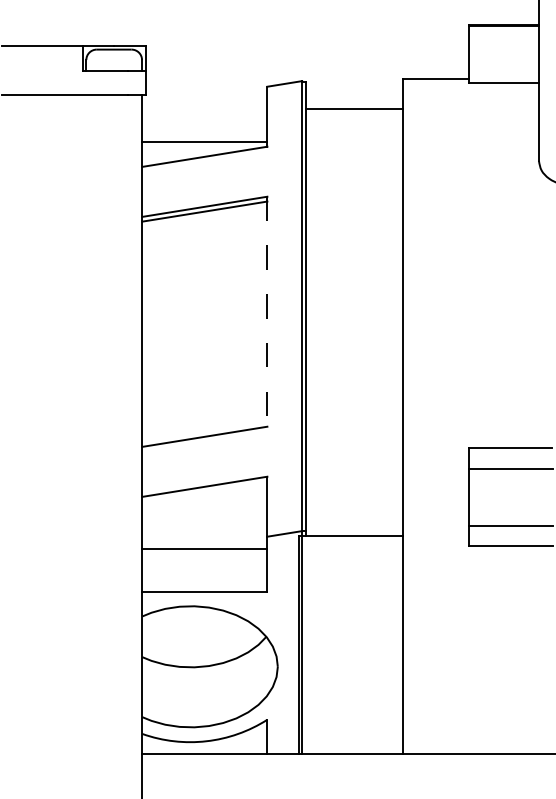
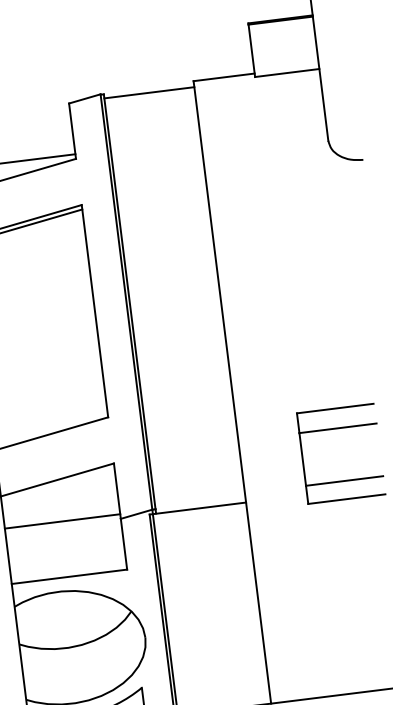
line: (354, 108) -> (149, 92), moved
line: (267, 311) -> (95, 310), dashed -> solid
line: (204, 548) -> (62, 521), moved

